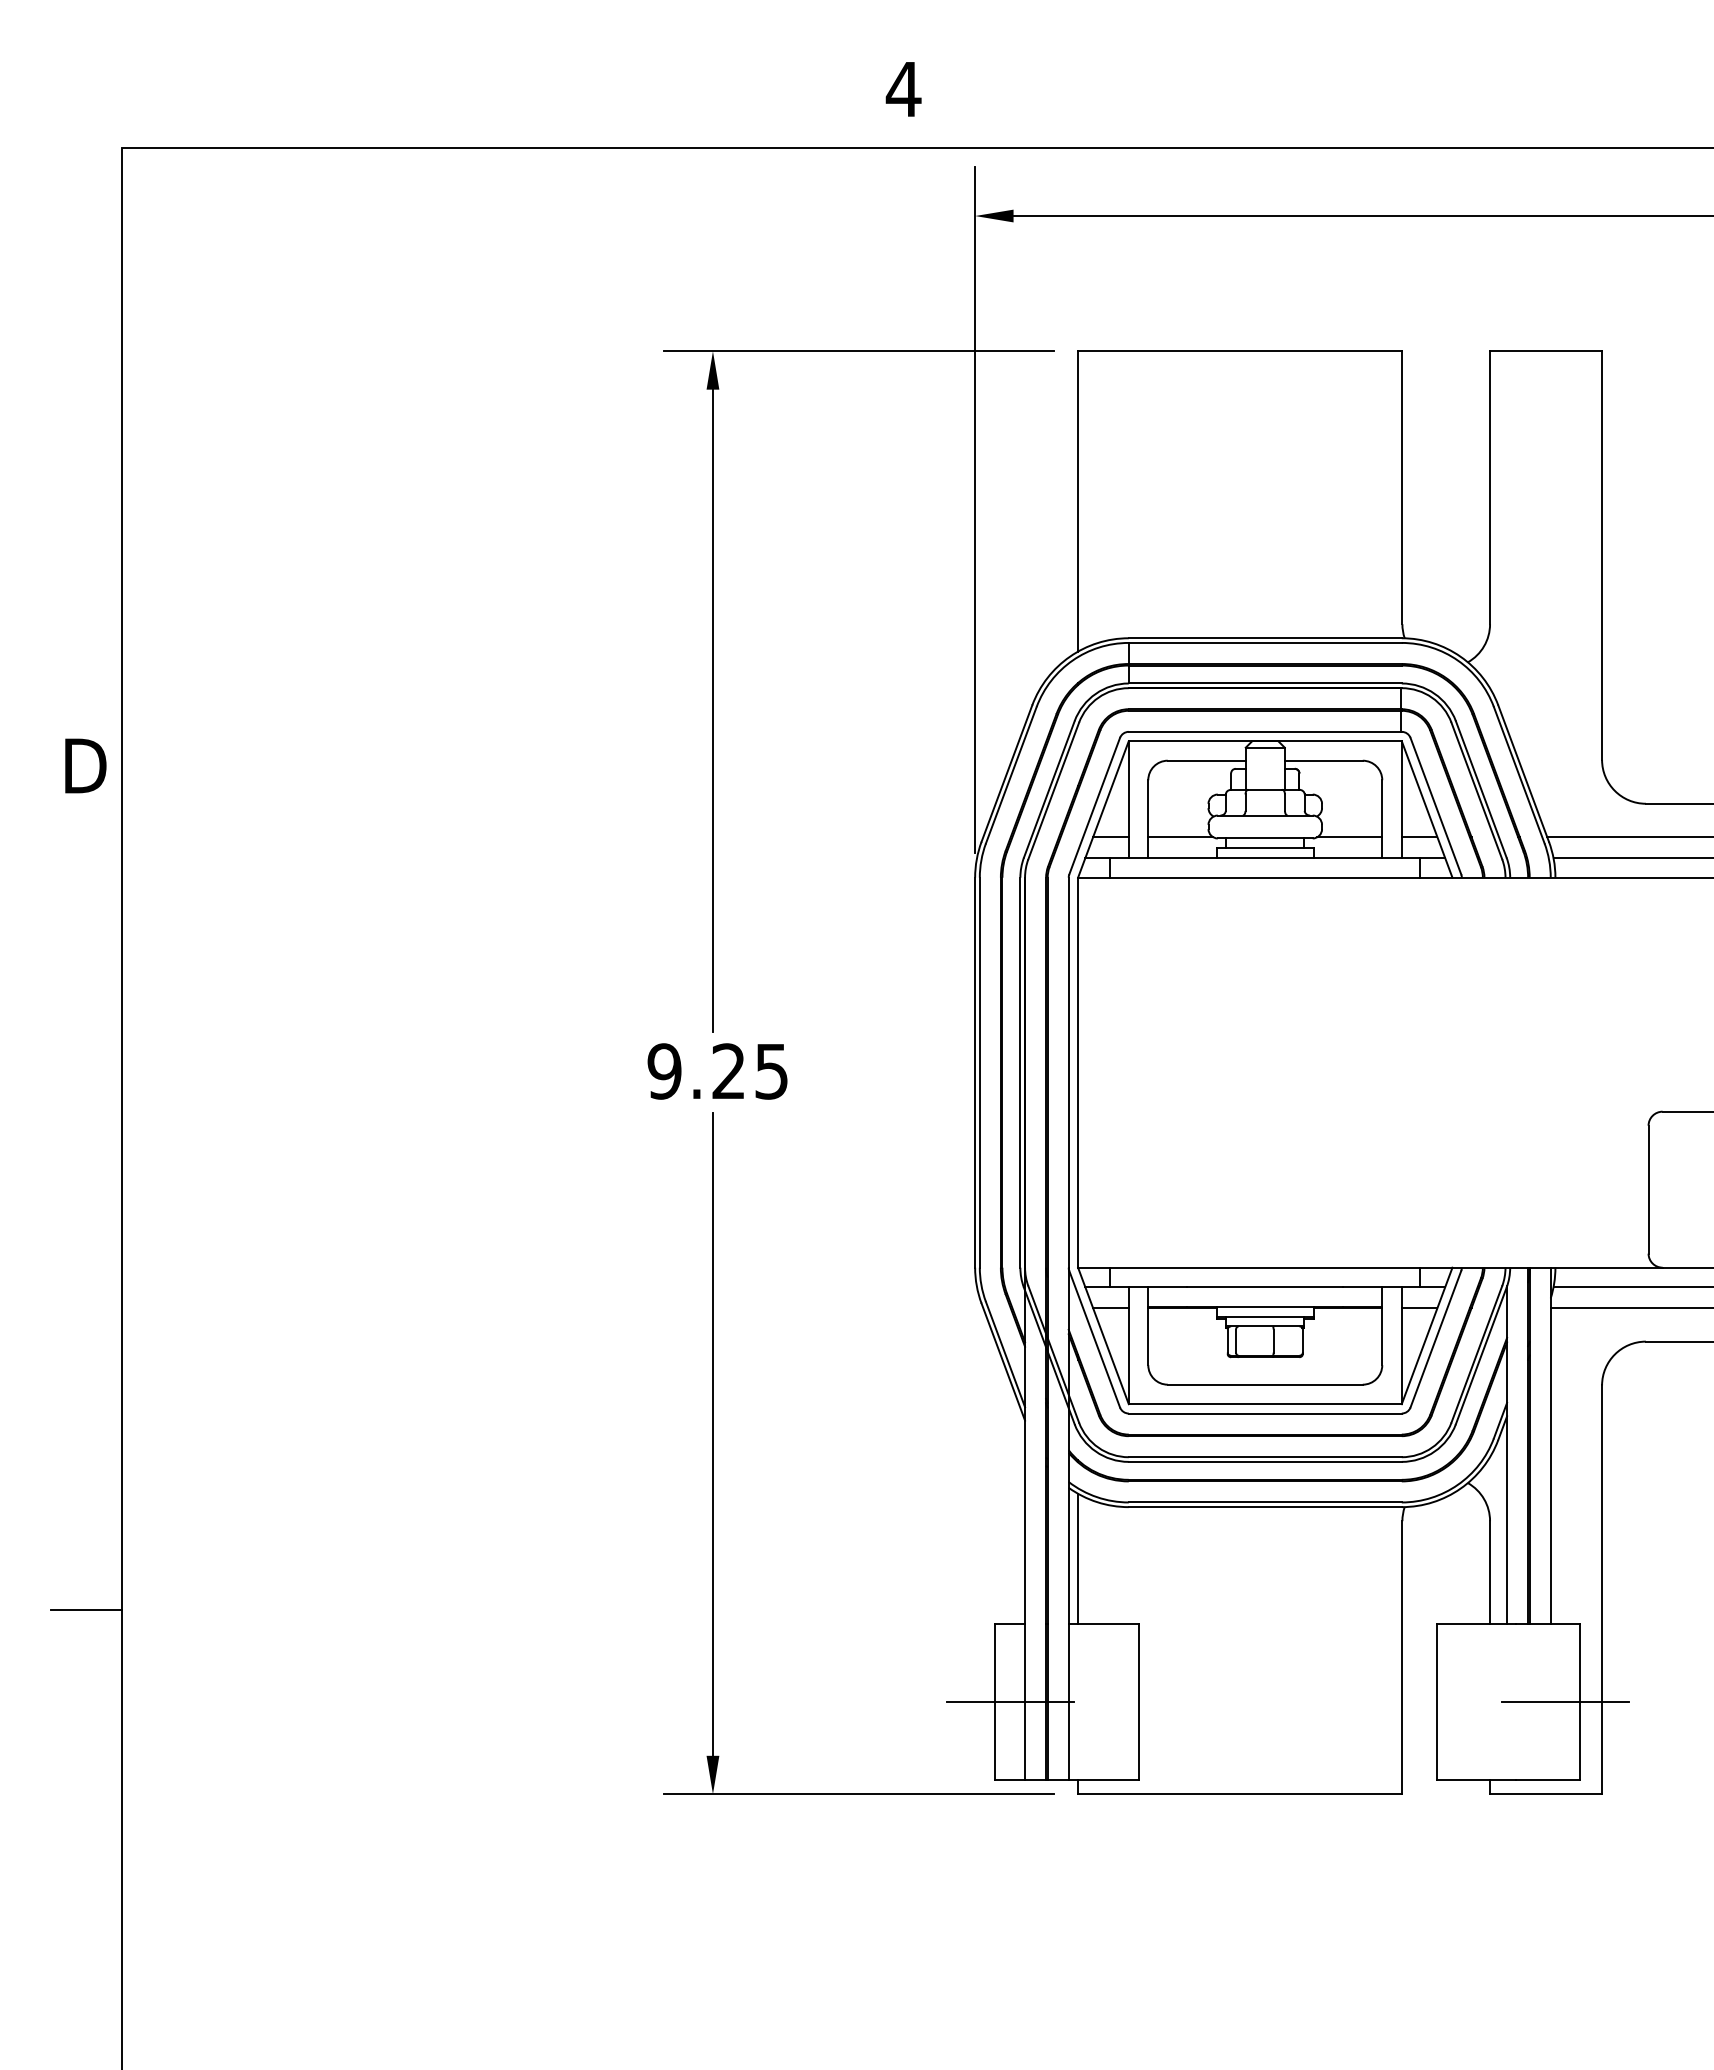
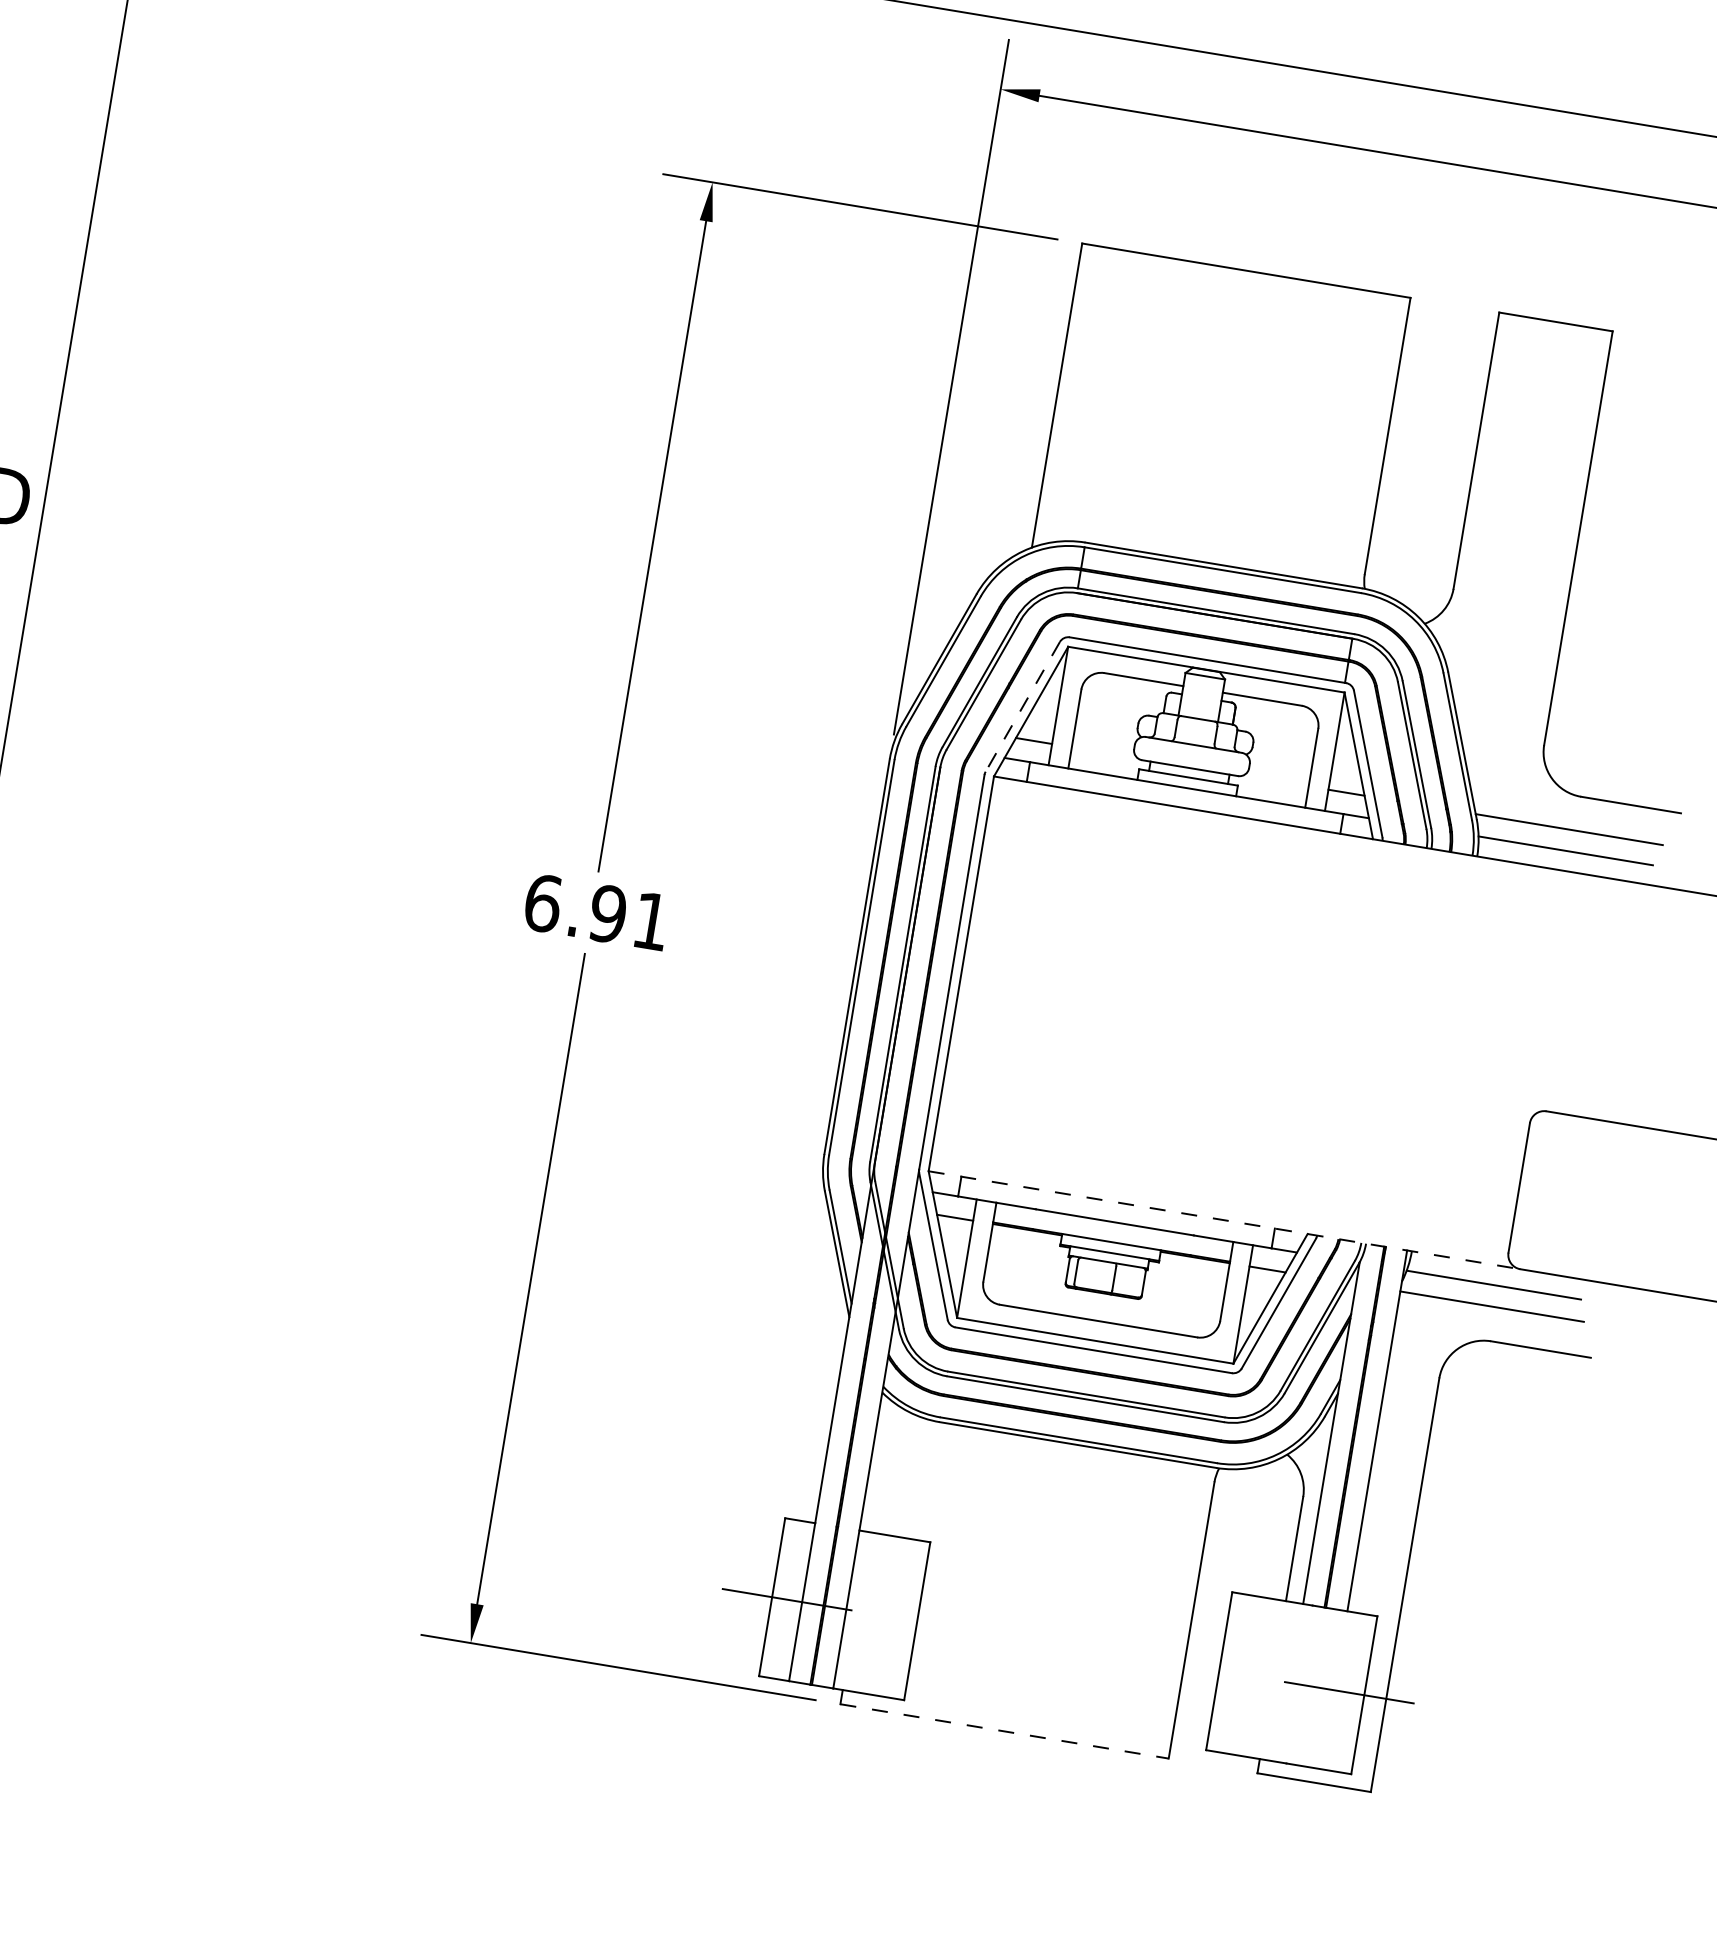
line: (1094, 806) -> (1022, 707), solid -> dashed
line: (1180, 837) -> (1104, 752), removed
line: (1349, 837) -> (1275, 781), removed
text: (717, 1071) -> (596, 912), 9.25 -> 6.91
line: (1370, 1267) -> (1224, 1220), solid -> dashed
line: (1078, 1558) -> (880, 1465), removed
line: (1240, 1794) -> (1004, 1731), solid -> dashed

